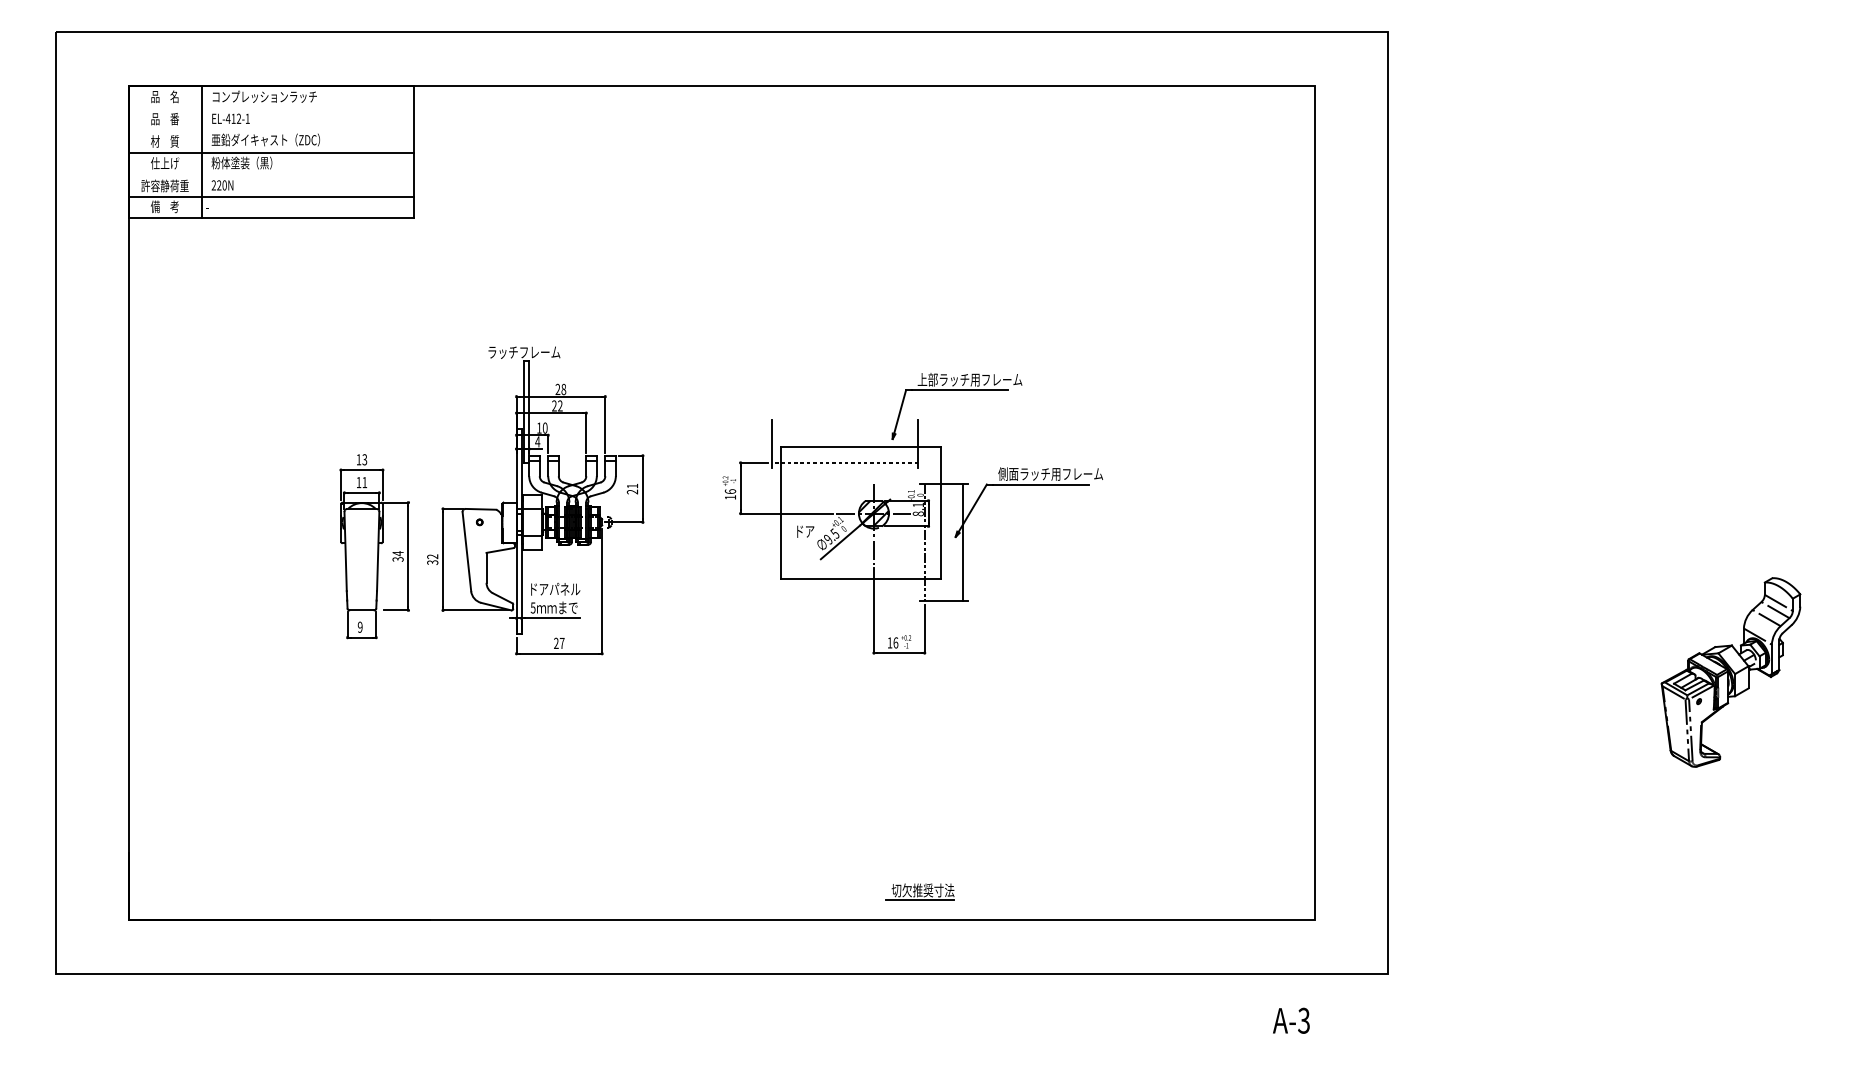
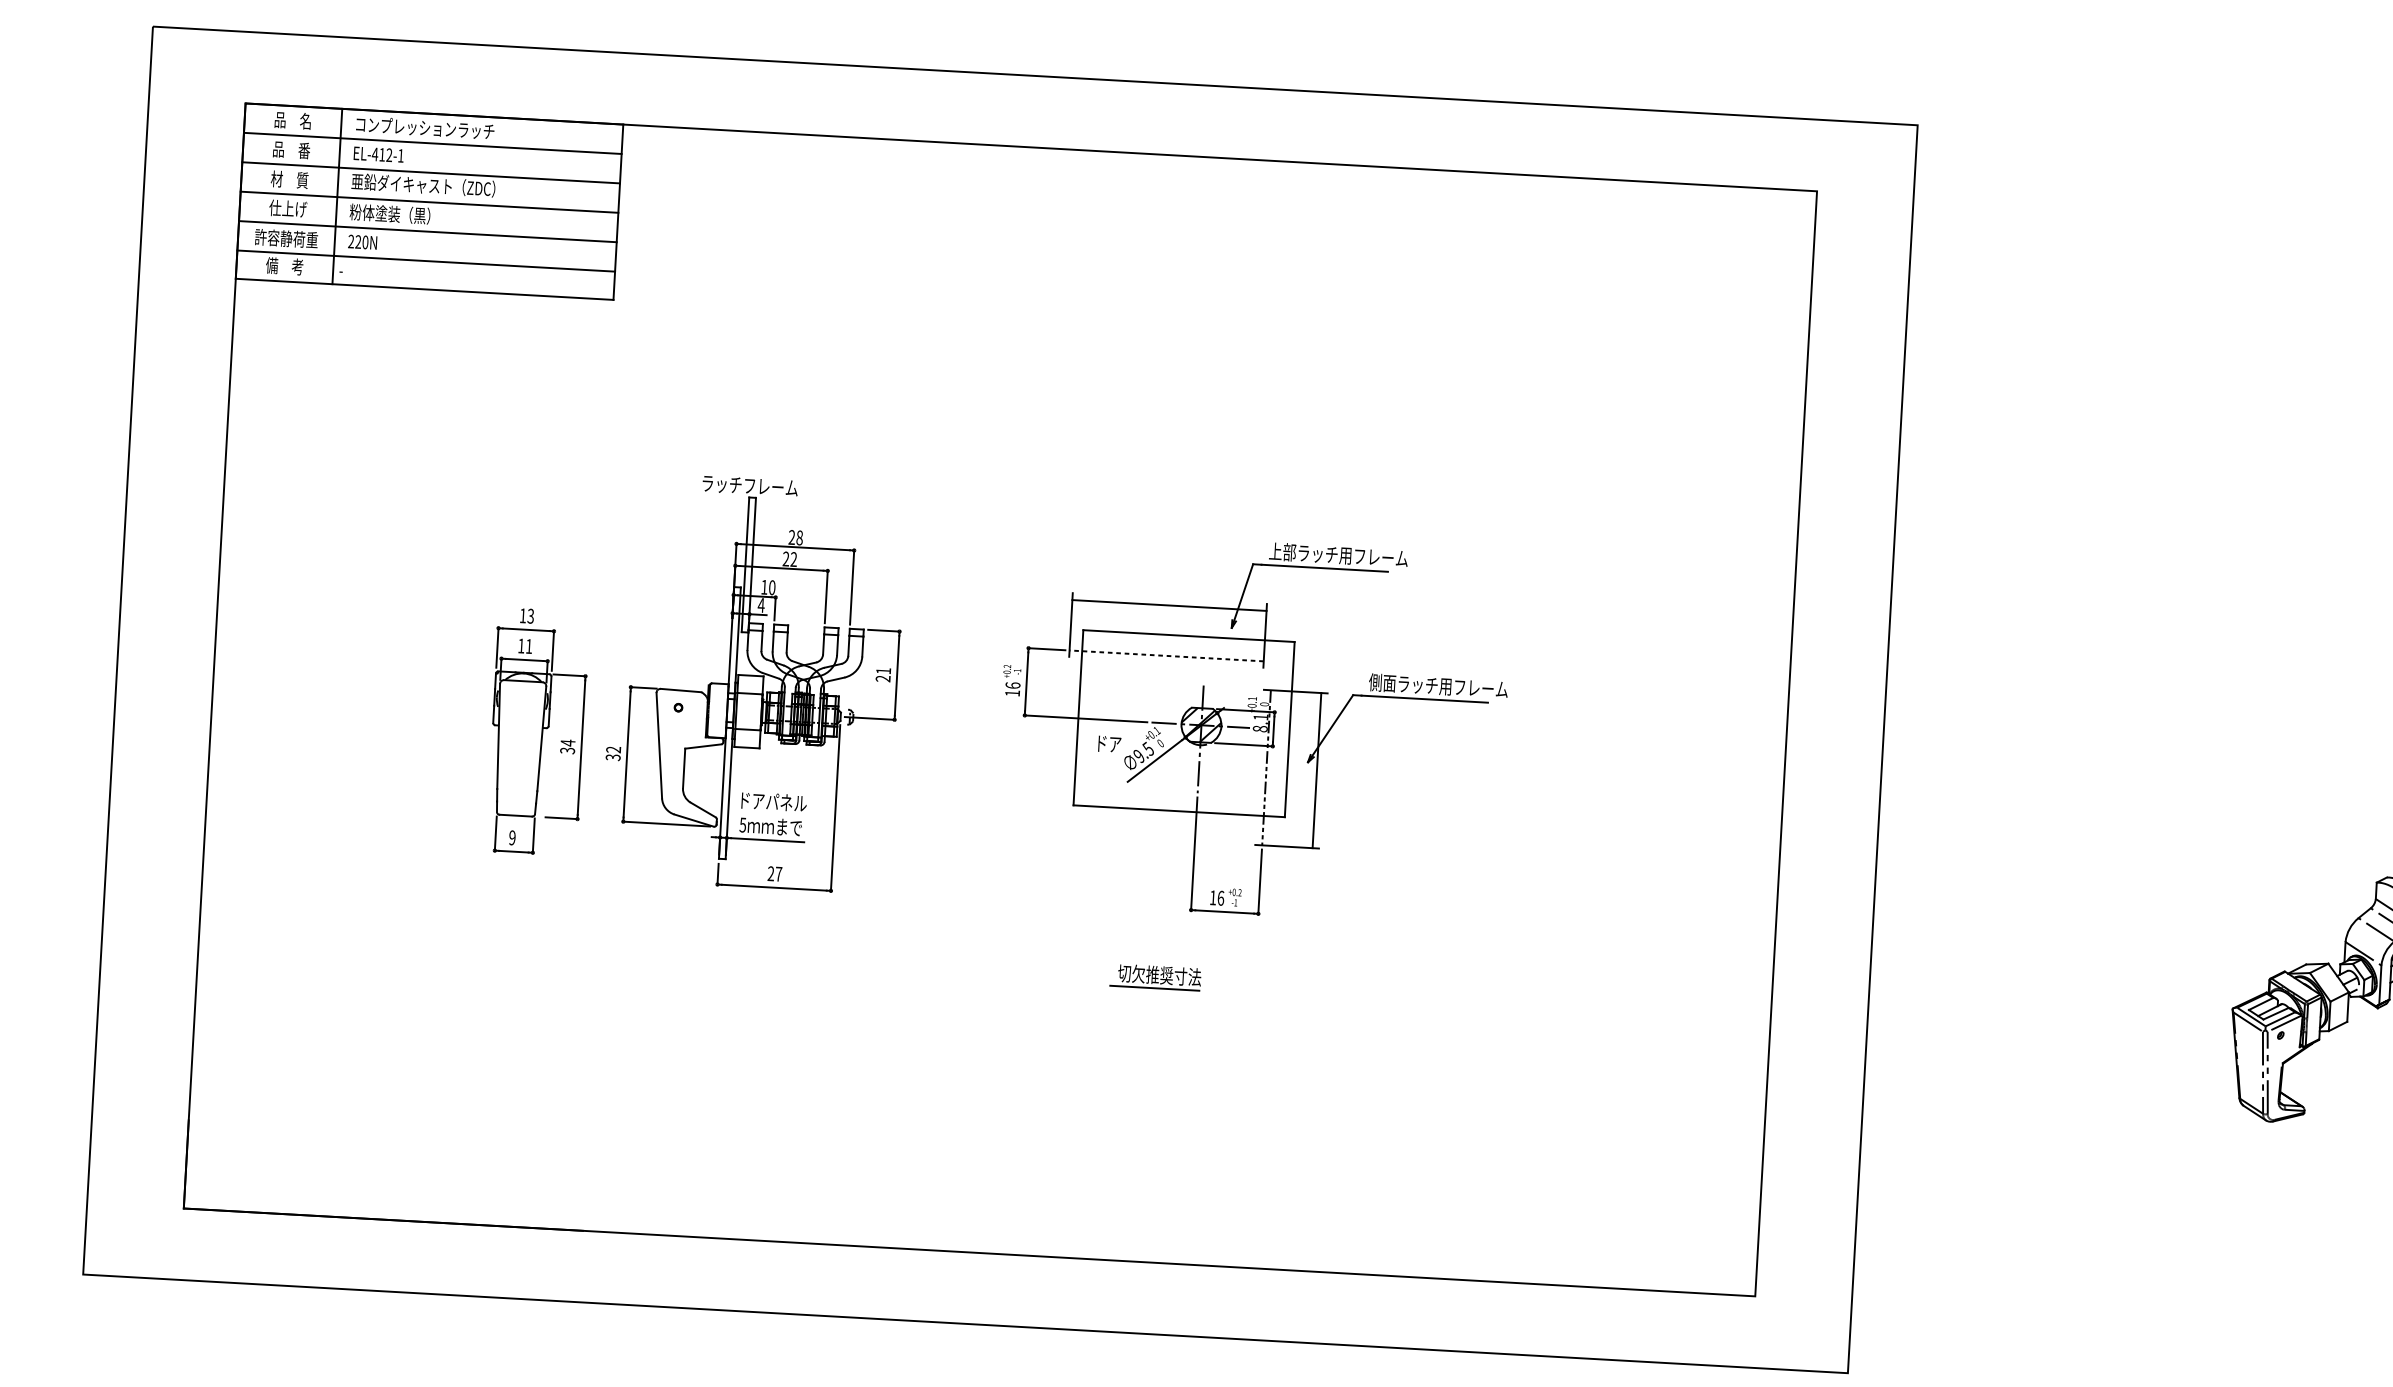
line: (270, 108) -> (431, 143), added
line: (270, 130) -> (430, 173), added
line: (270, 174) -> (427, 231), added
line: (844, 424) -> (1169, 605), added
part: (919, 891) -> (1154, 976), moved

